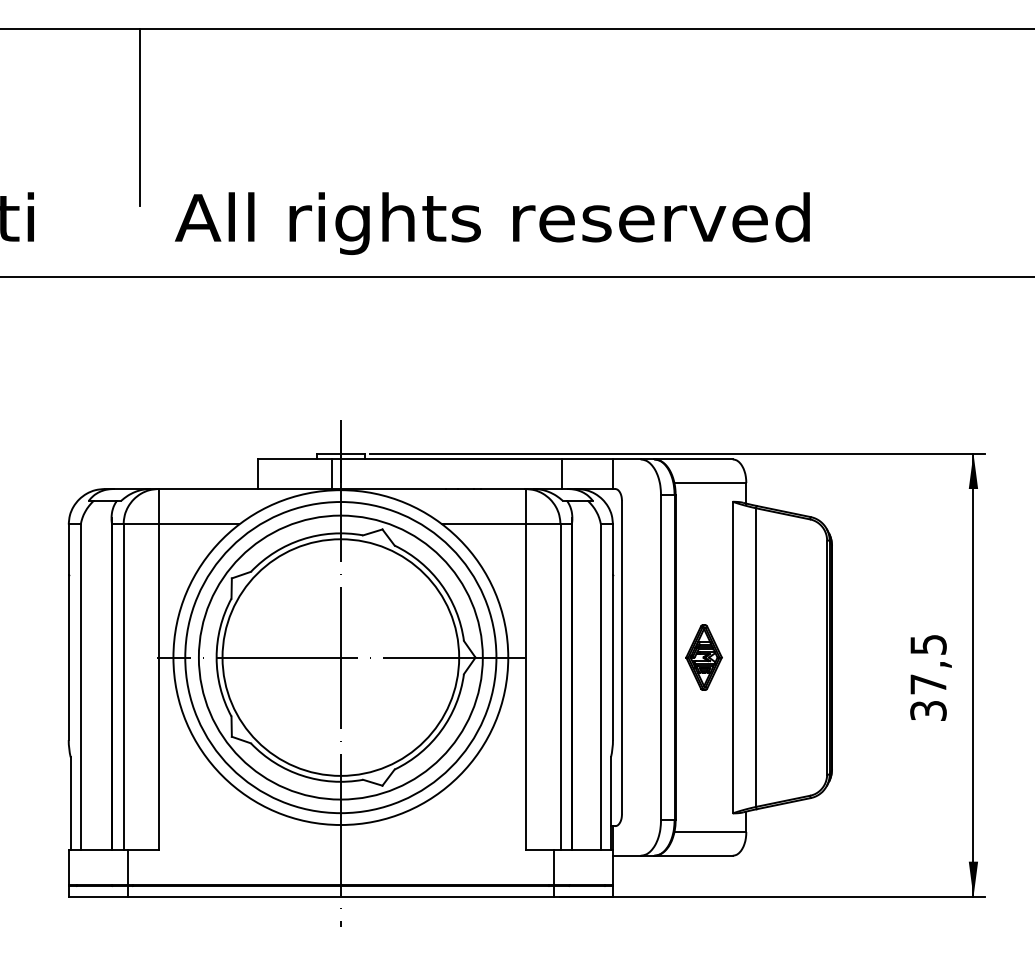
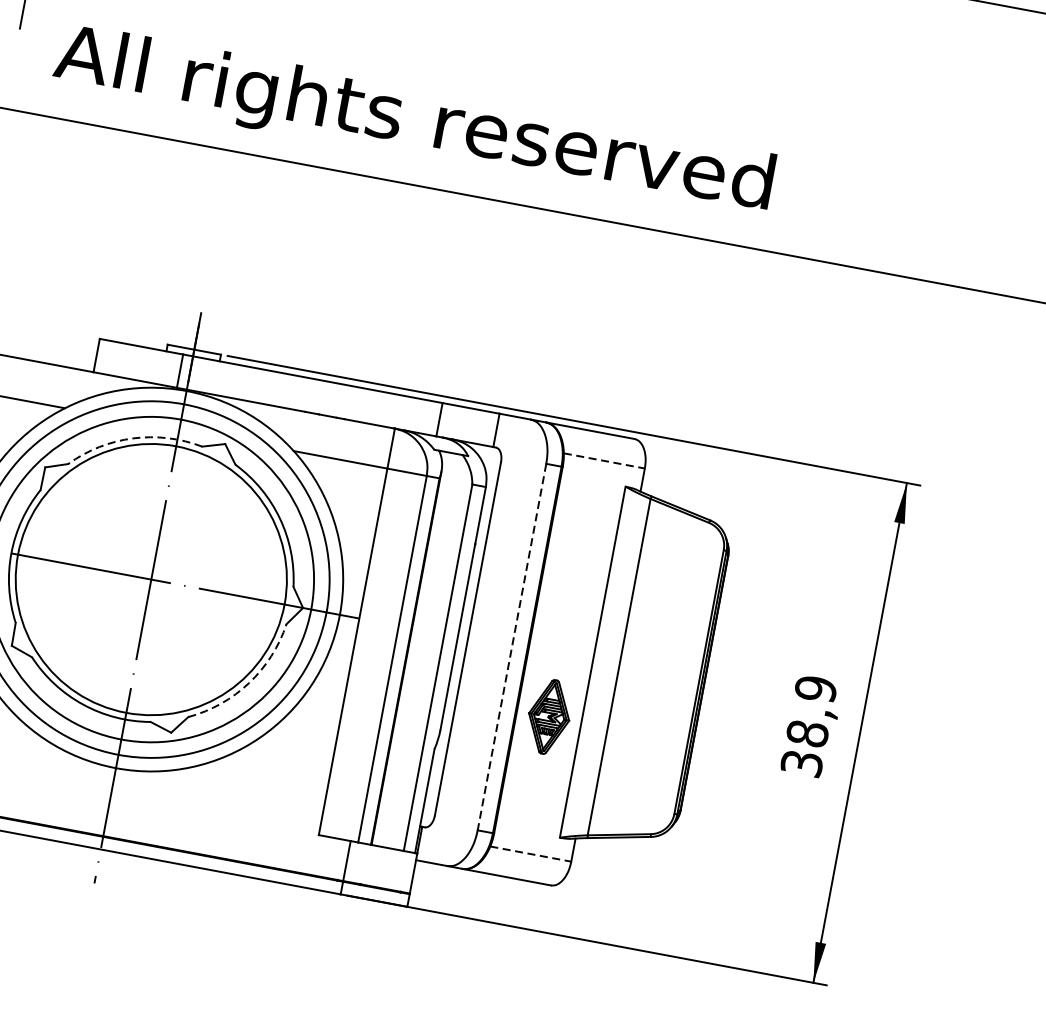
line: (710, 483) -> (604, 461), solid -> dashed
arc: (302, 539) -> (133, 438), solid -> dashed
line: (661, 657) -> (512, 647), solid -> dashed
part: (703, 657) -> (548, 716), moved
text: (928, 664) -> (811, 711), 37,5 -> 38,9
arc: (441, 730) -> (249, 682), solid -> dashed
line: (710, 832) -> (530, 854), solid -> dashed

